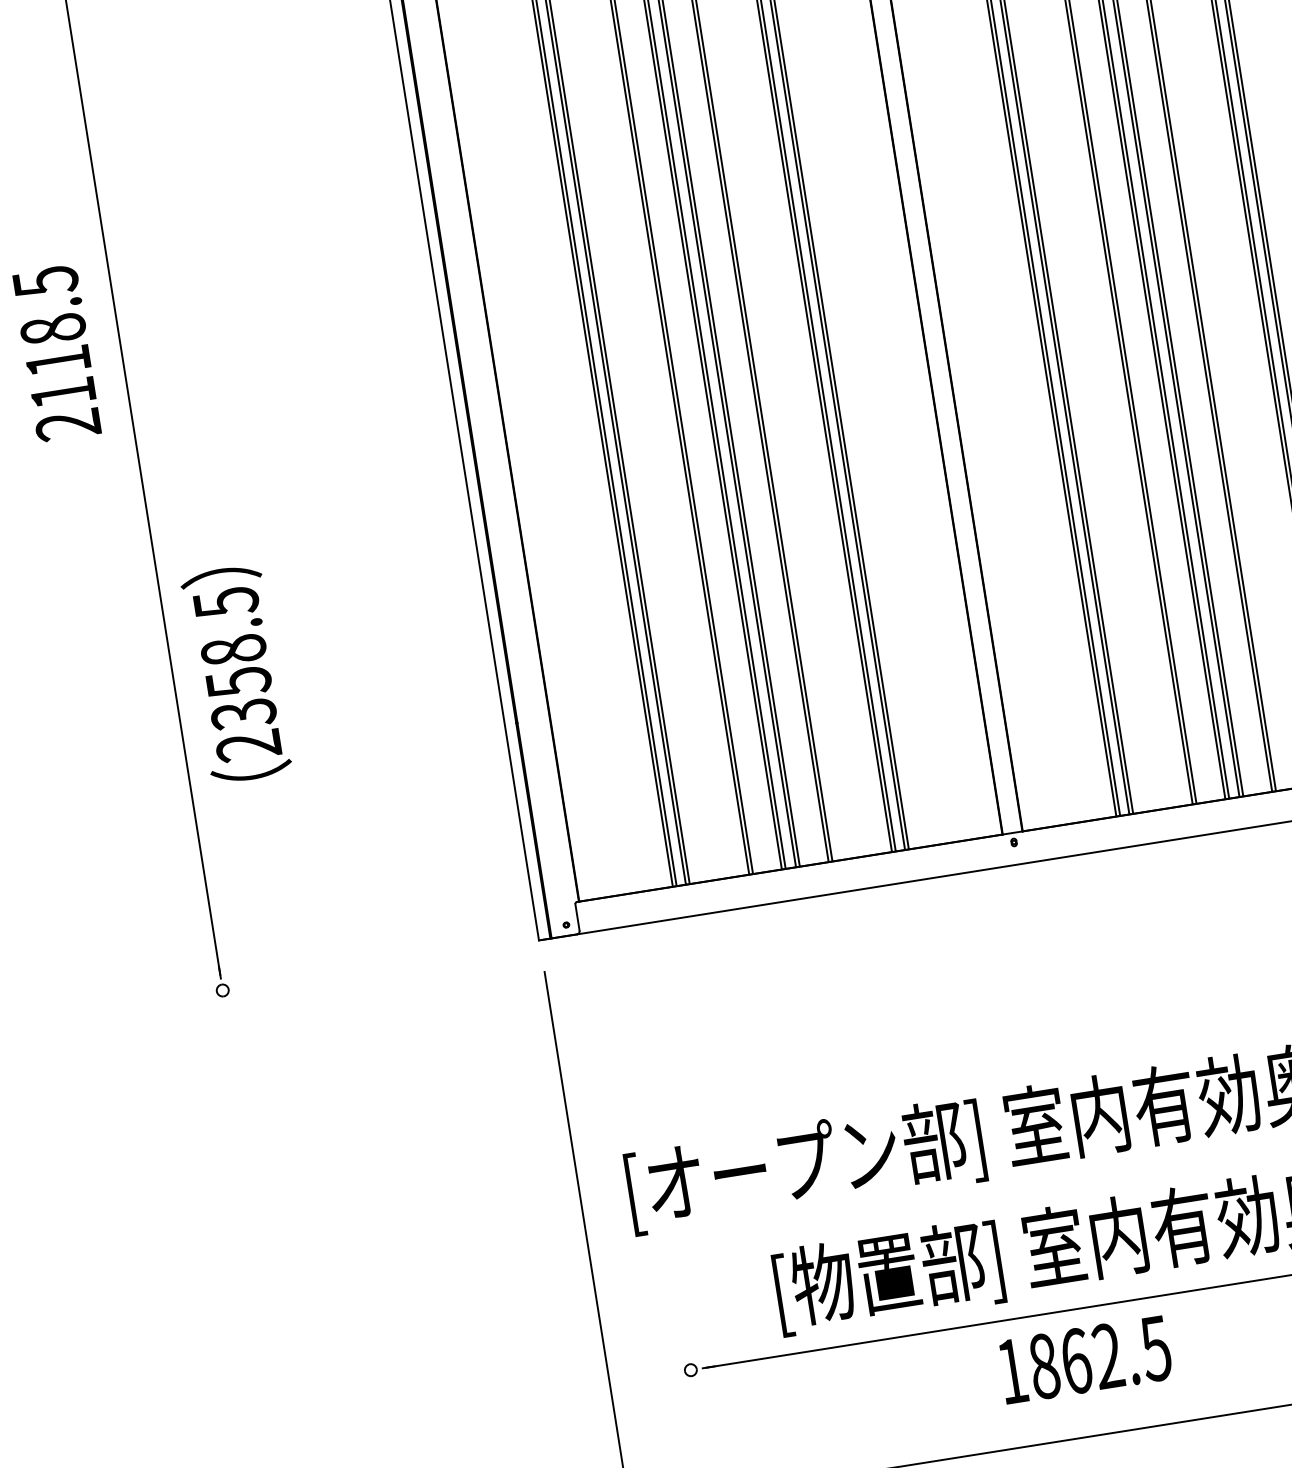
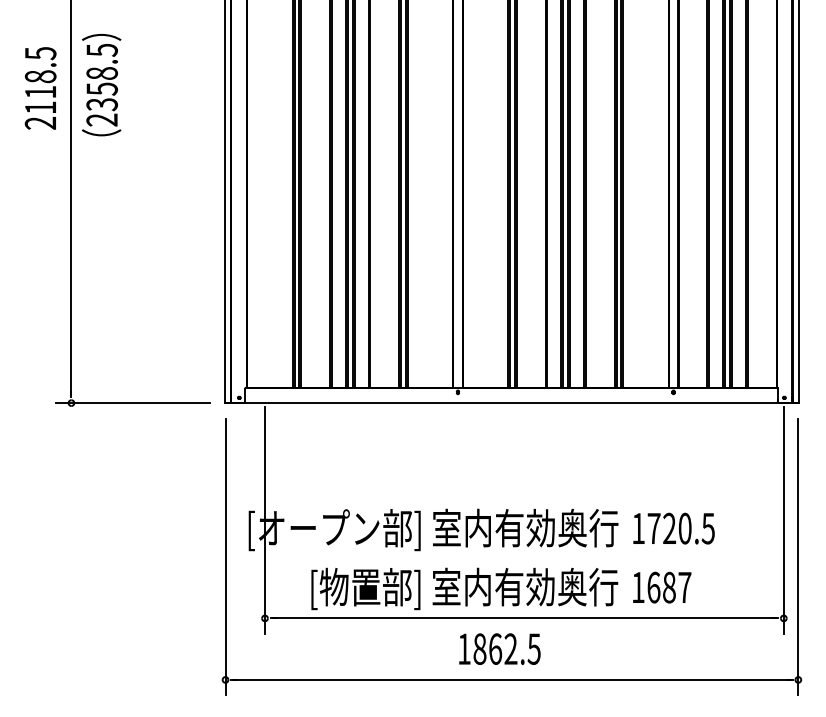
text: (236, 675) -> (101, 85), moved
line: (348, 971) -> (132, 403), added
line: (657, 1166) -> (264, 519), added
text: (1084, 1358) -> (499, 648), moved

